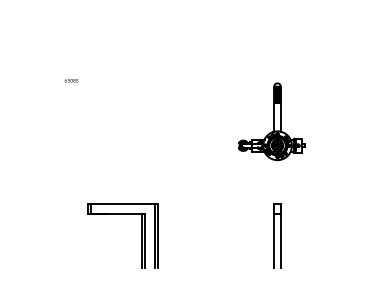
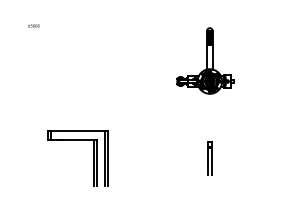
part: (277, 235) -> (209, 158), size x0.6

